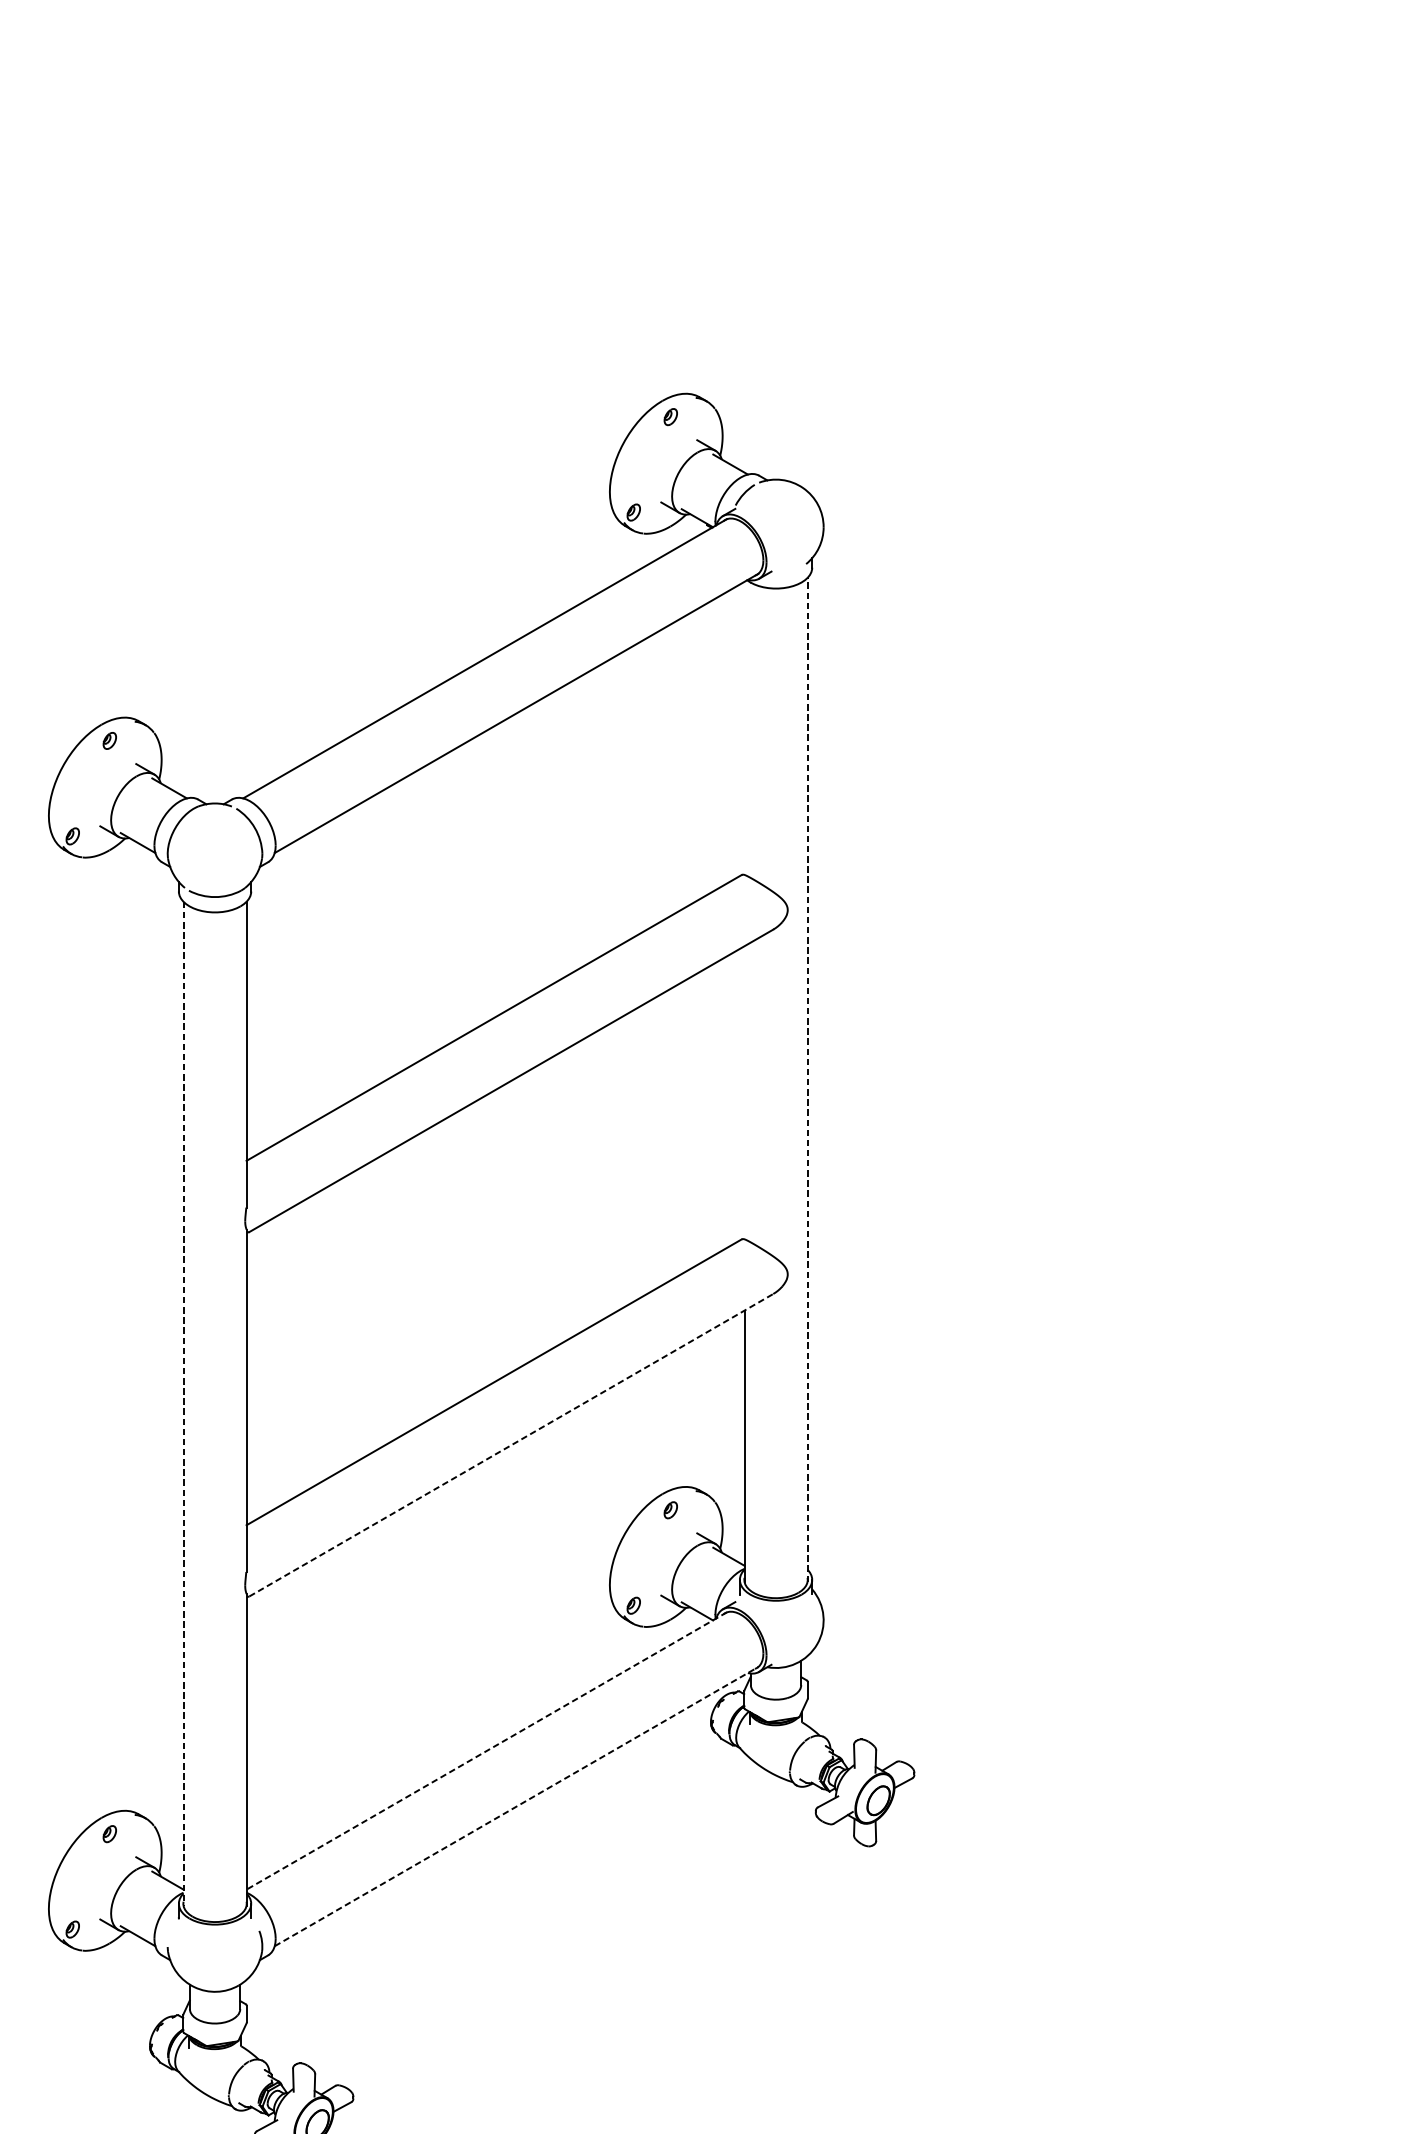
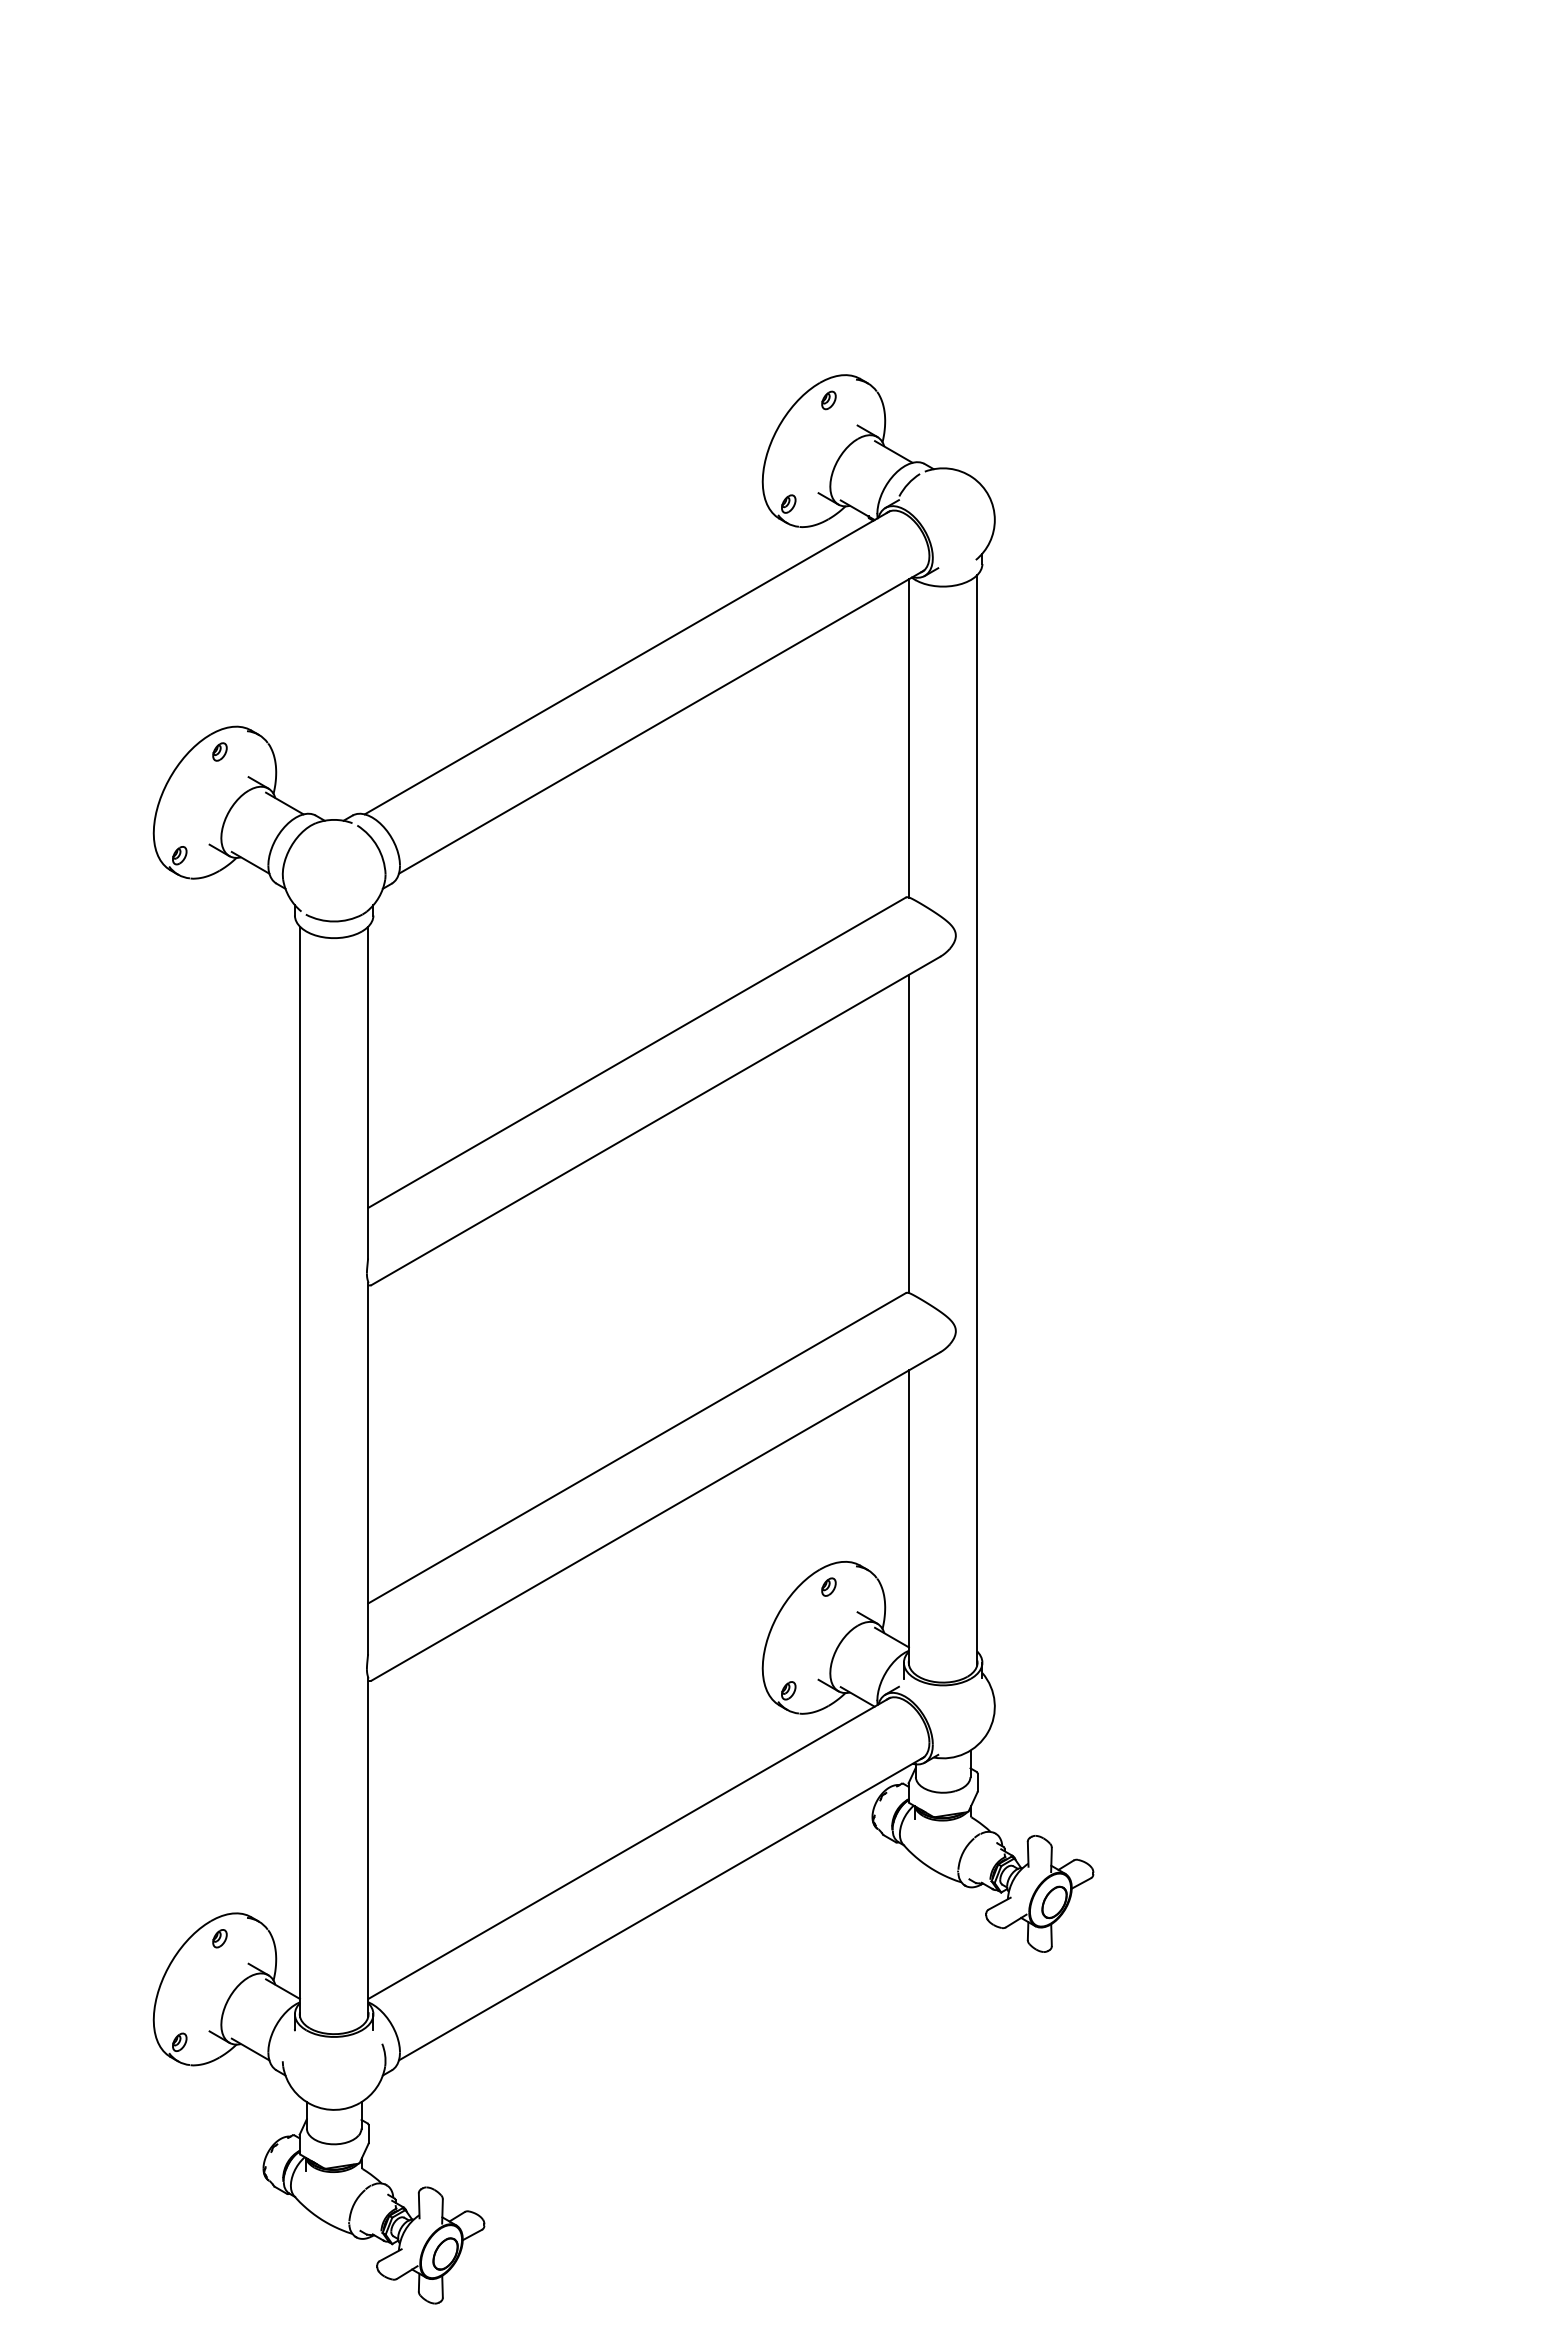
line: (744, 728) -> (908, 738), added
line: (807, 1080) -> (977, 1120), dashed -> solid
line: (744, 1092) -> (908, 1133), added
line: (183, 1403) -> (299, 1471), dashed -> solid
line: (511, 1445) -> (656, 1516), dashed -> solid
line: (486, 1751) -> (628, 1848), dashed -> solid
line: (517, 1806) -> (662, 1908), dashed -> solid

